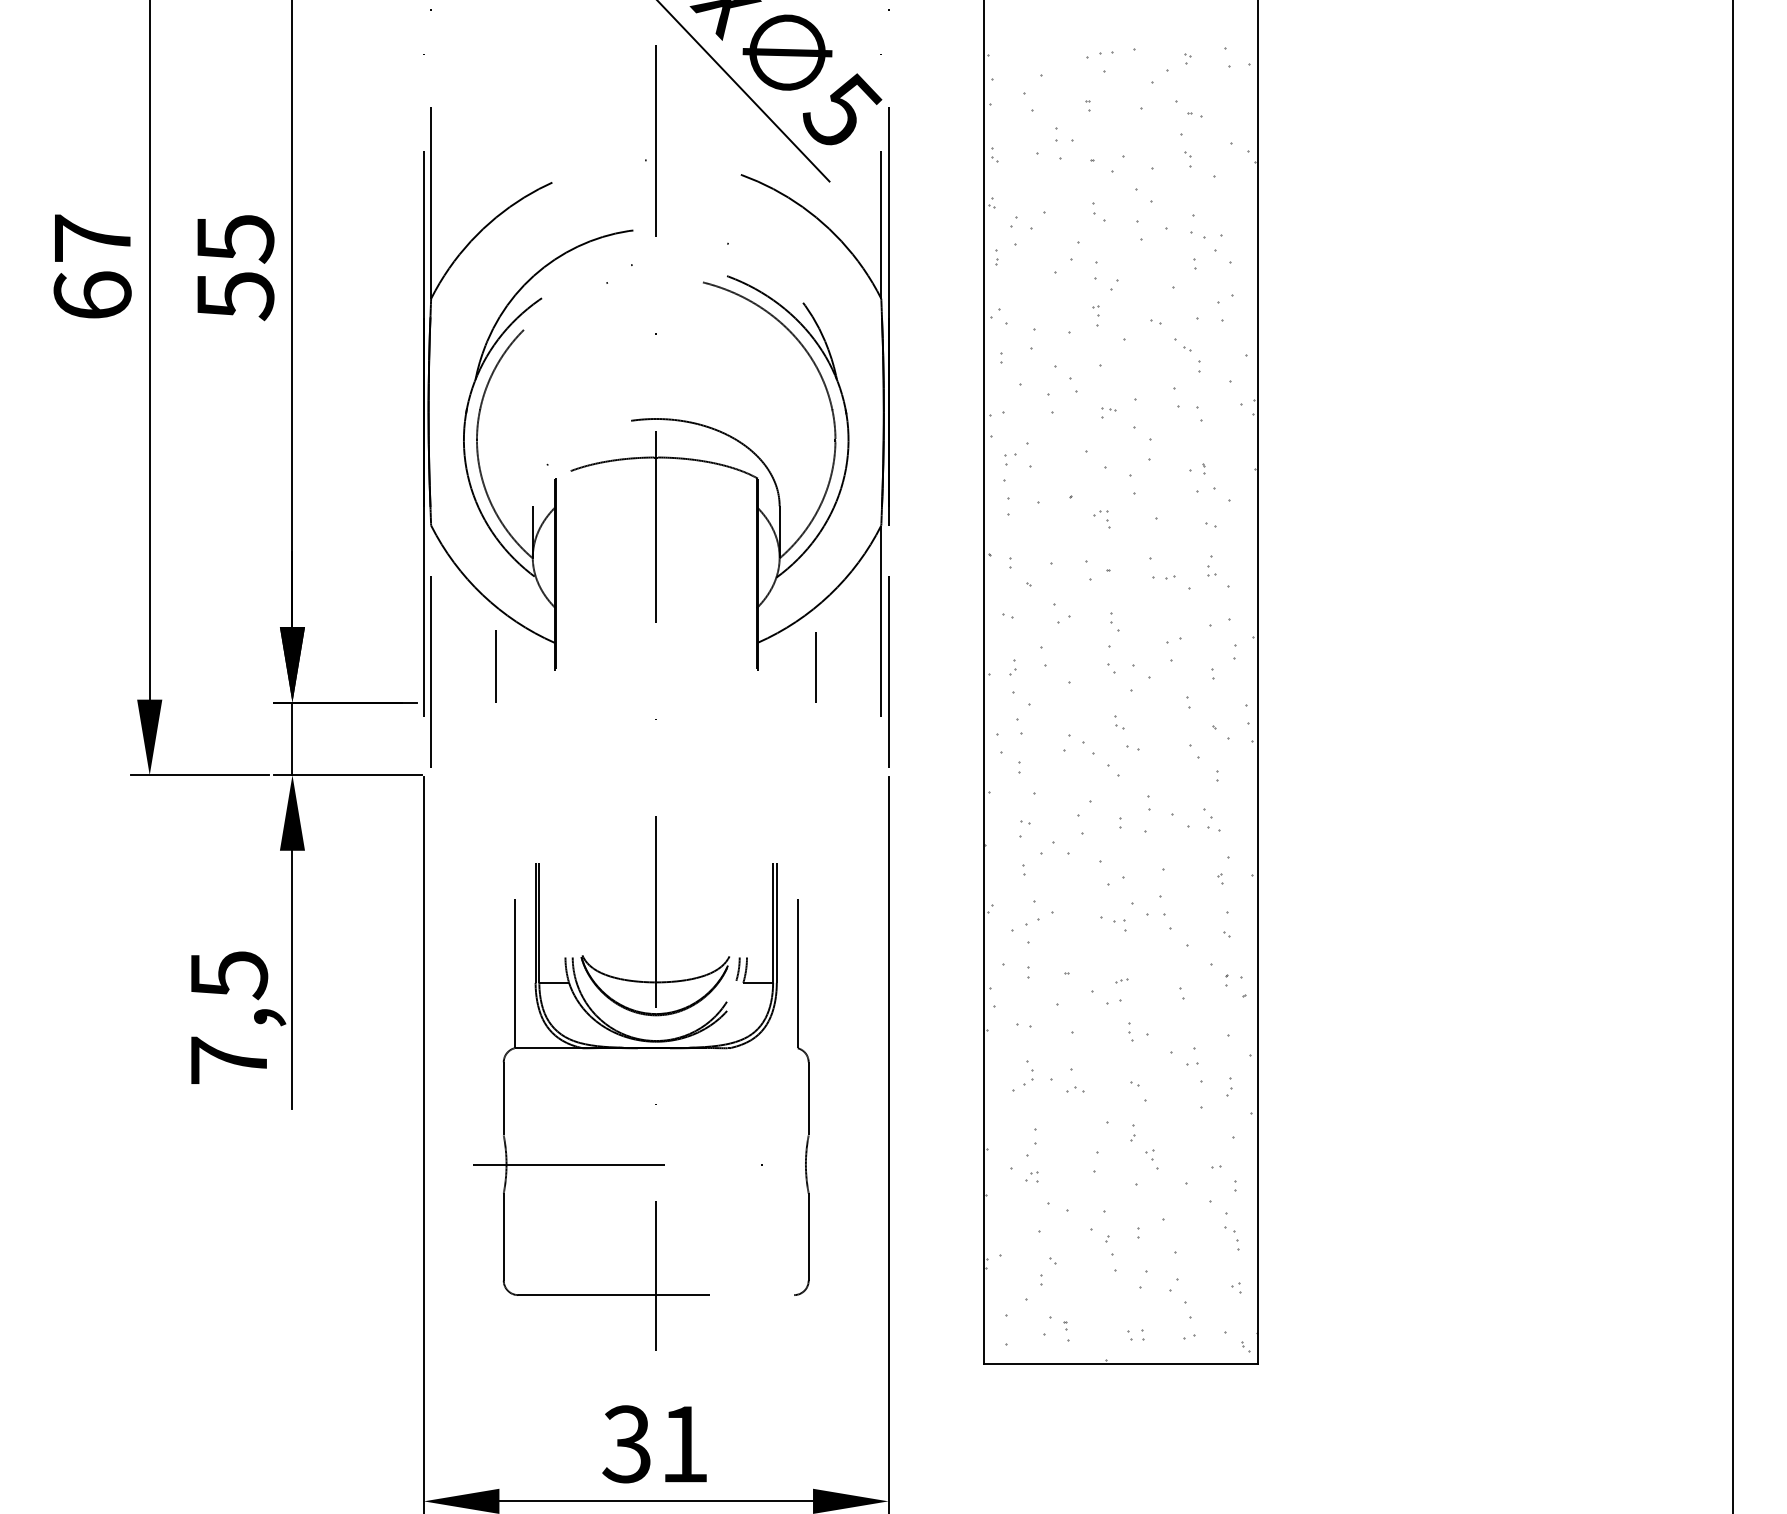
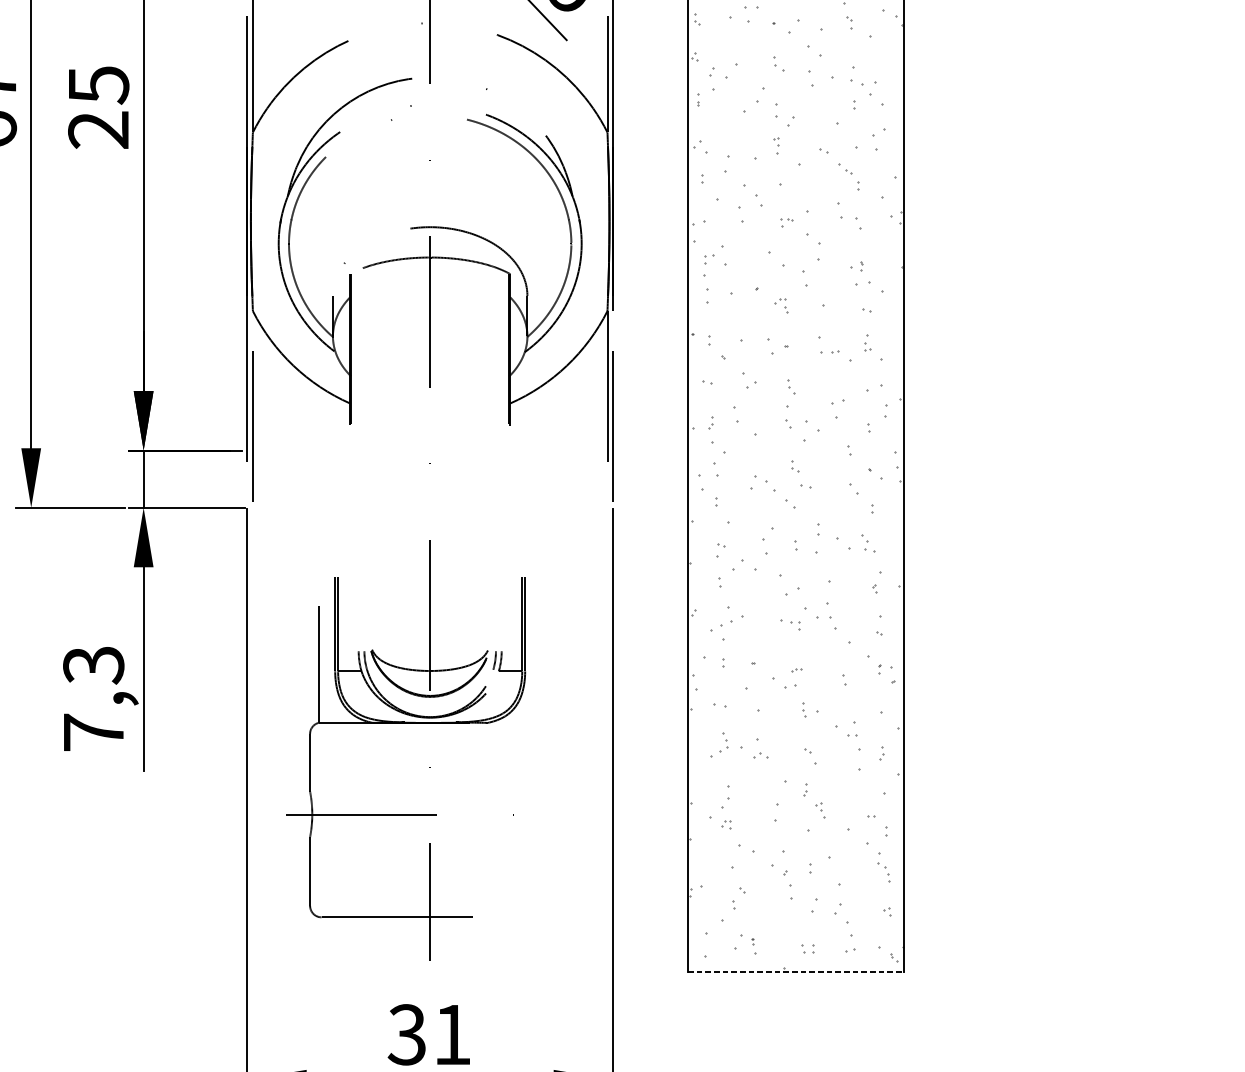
text: (235, 296) -> (98, 130), 55 -> 25
line: (496, 665) -> (304, 421), removed
line: (815, 667) -> (555, 422), removed
text: (228, 975) -> (93, 665), 7,5 -> 7,3
part: (808, 1097) -> (550, 761), removed
line: (1120, 1364) -> (795, 971), solid -> dashed

